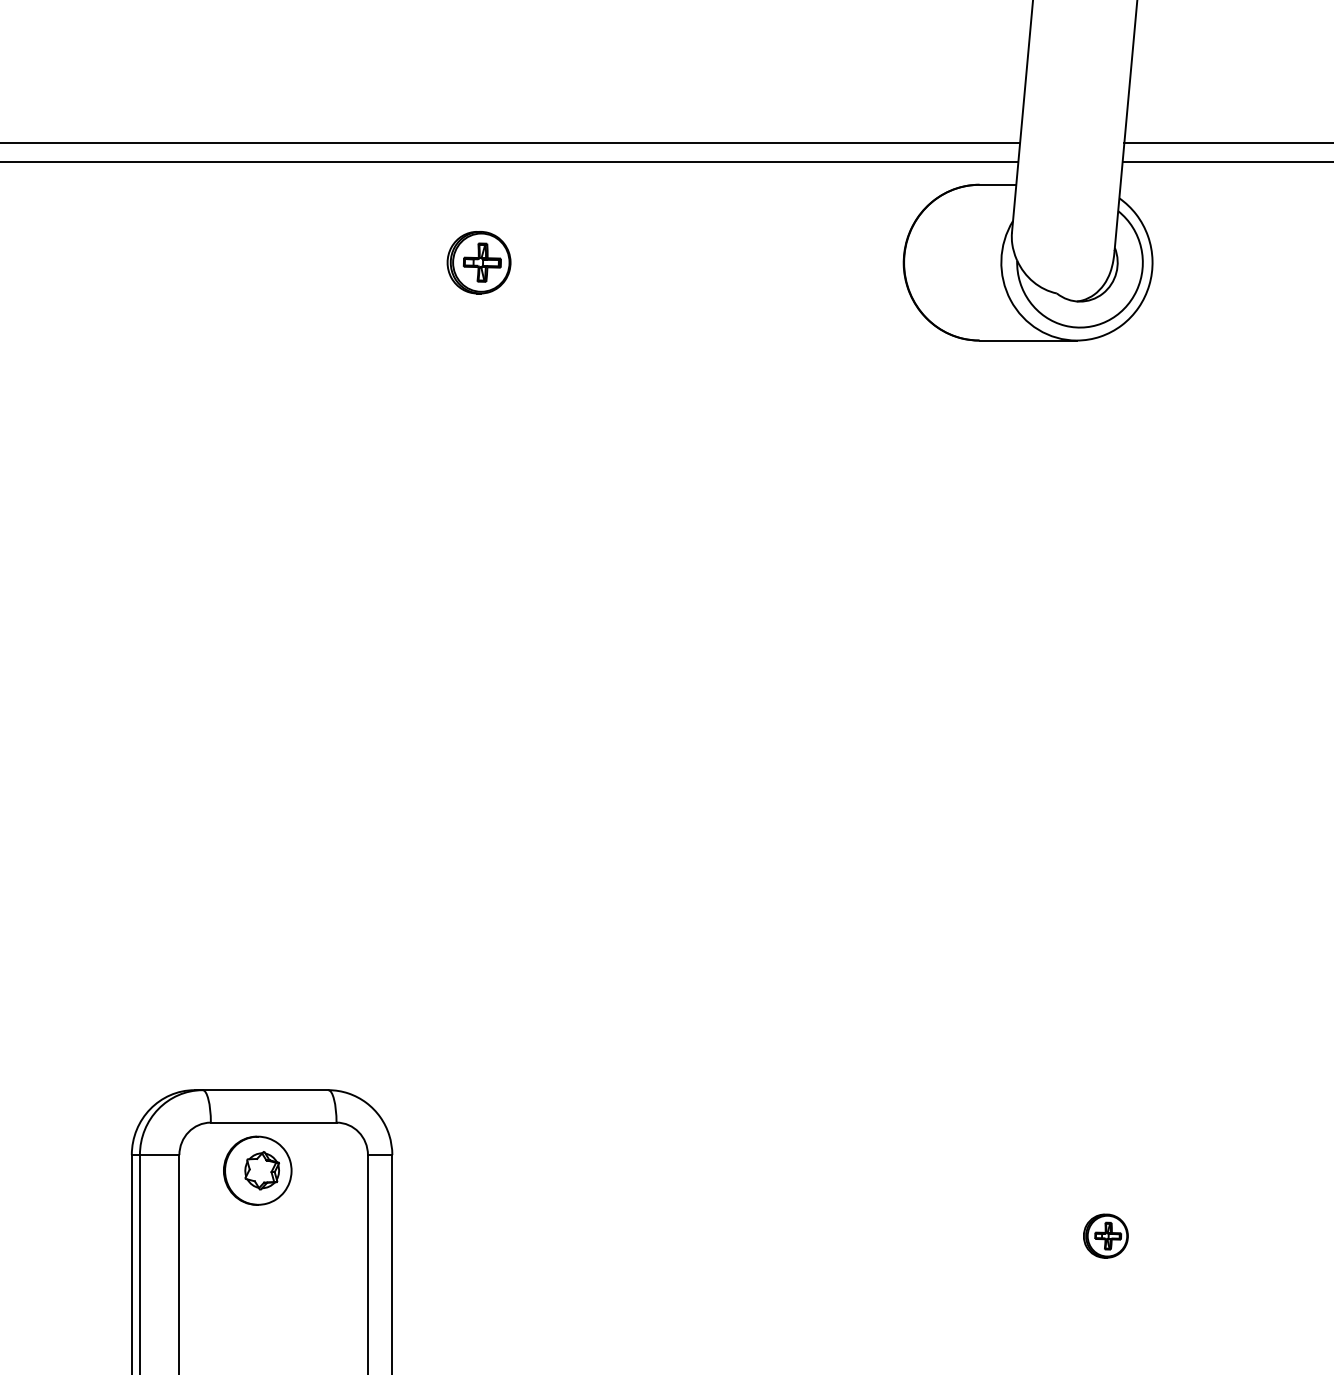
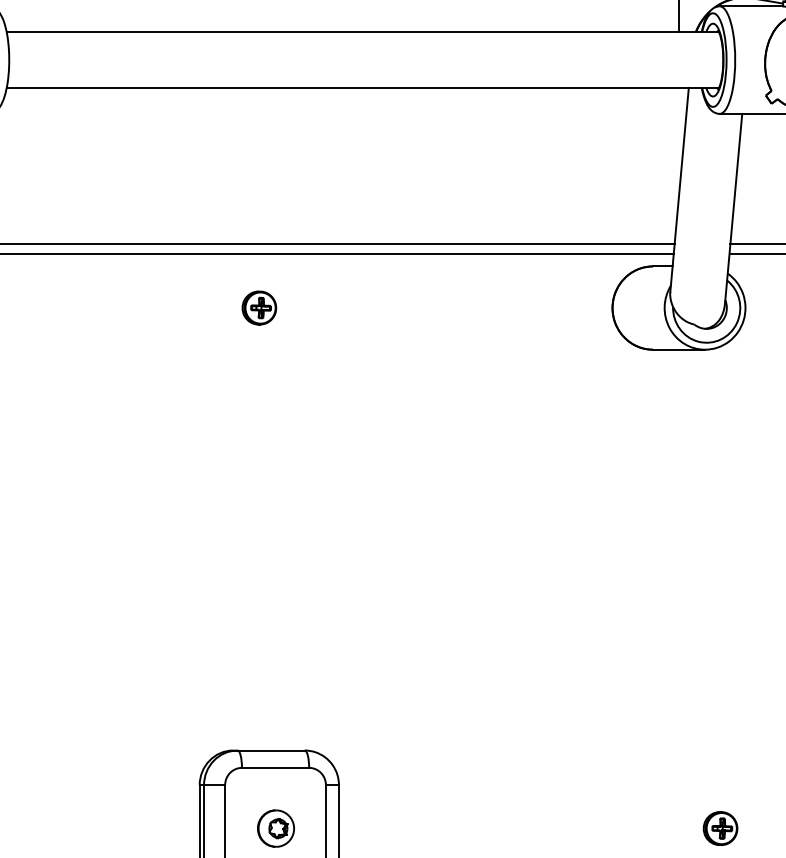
part: (479, 261) -> (259, 307), moved
part: (256, 1170) -> (275, 828), moved
part: (1105, 1235) -> (720, 828), size x1.43

